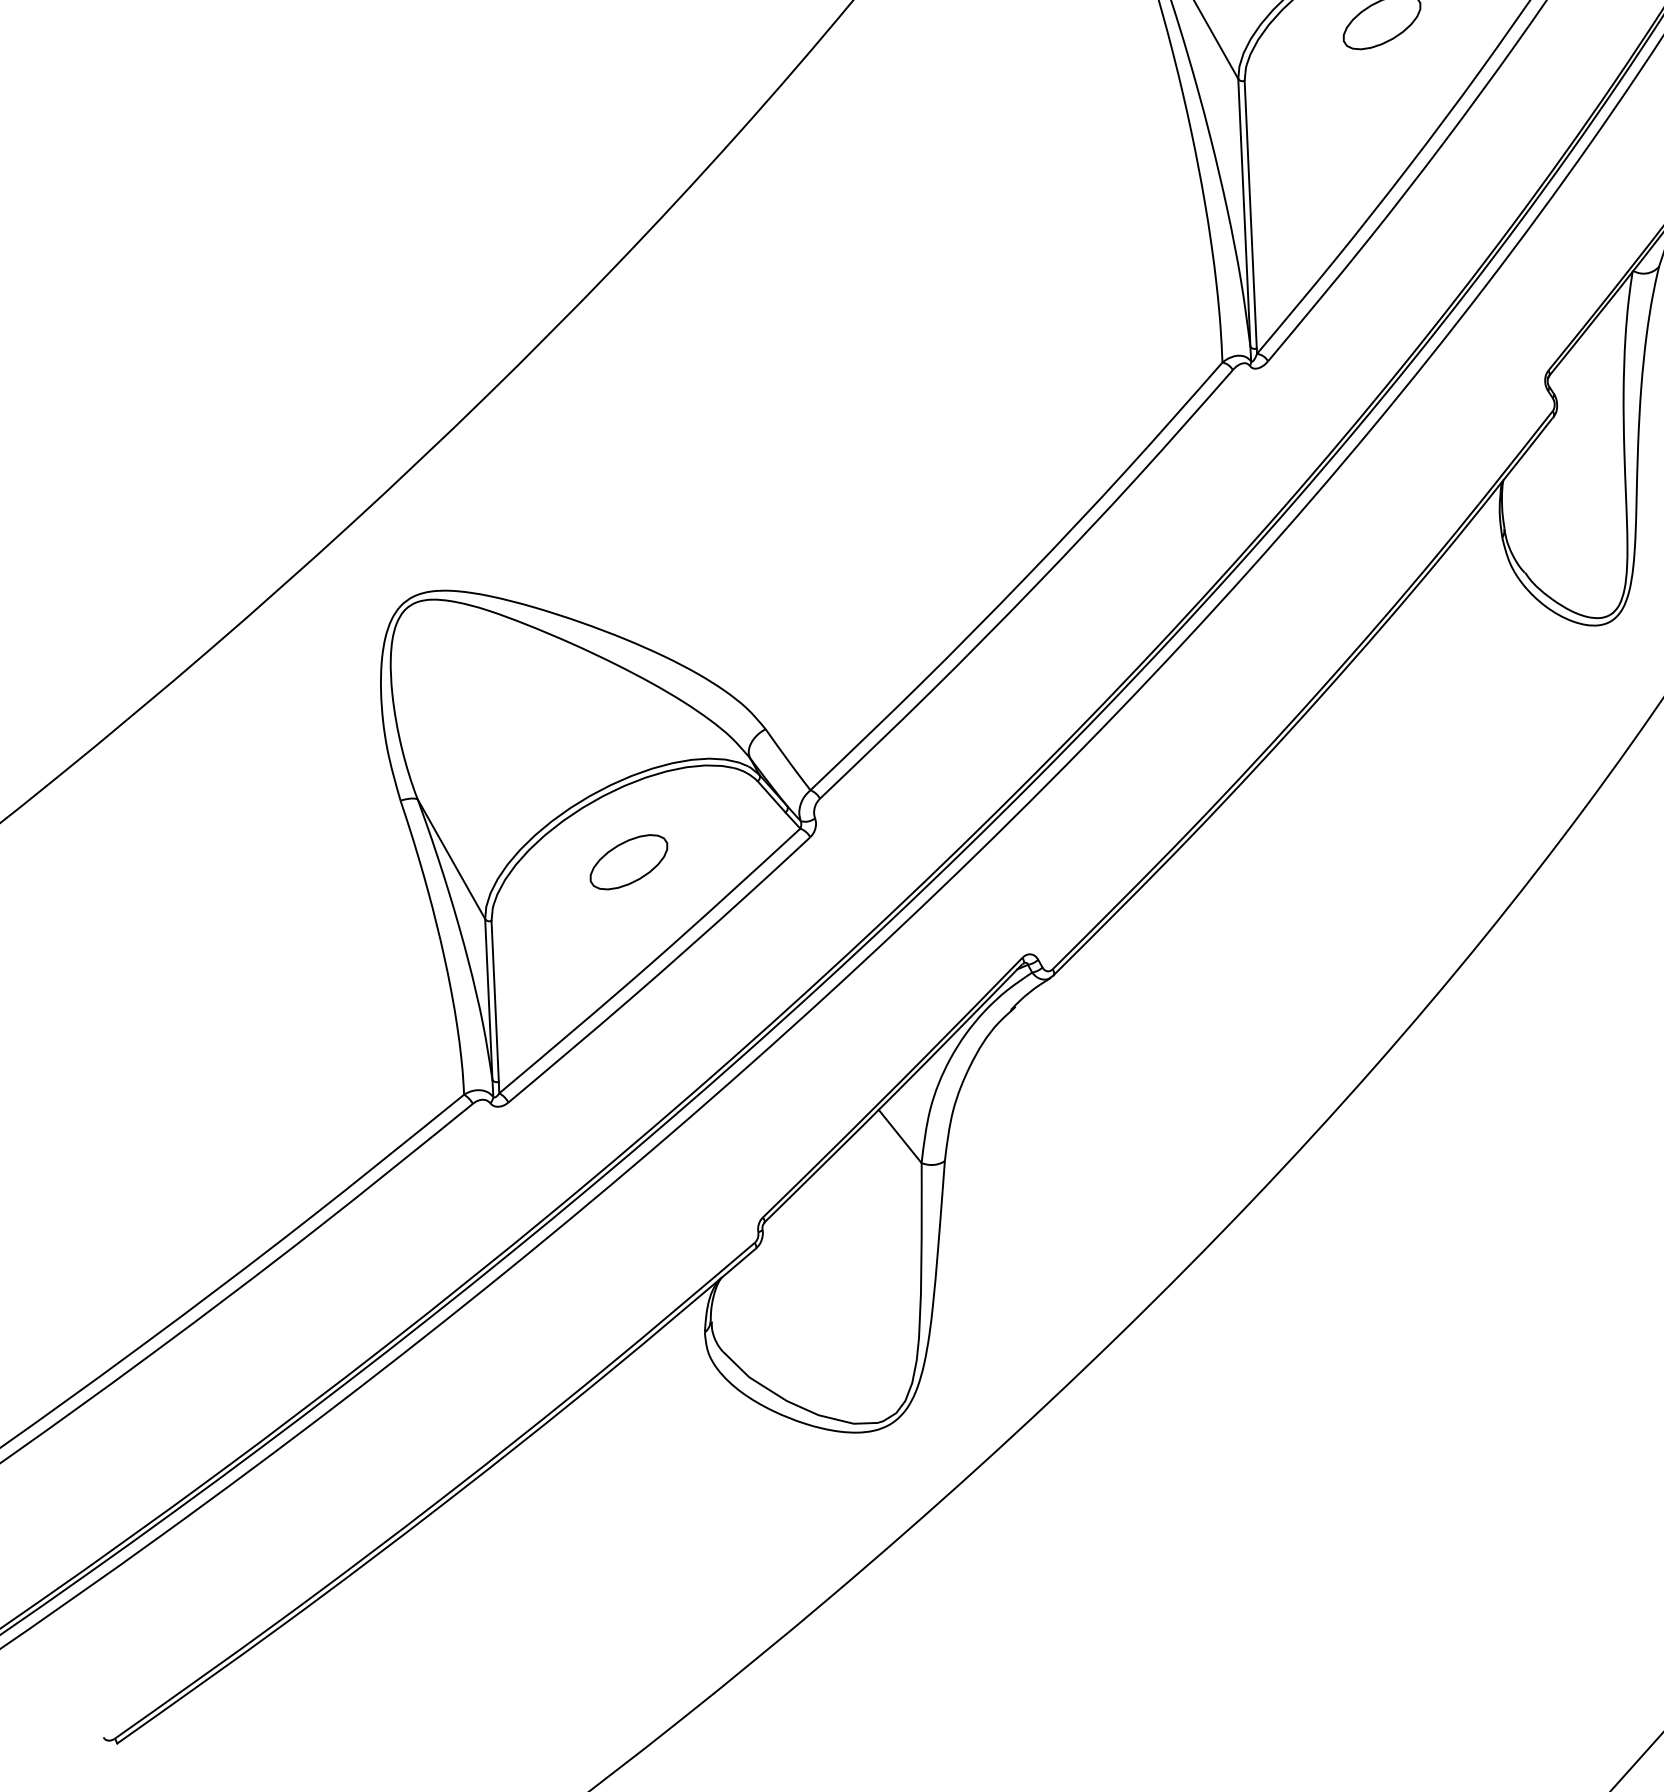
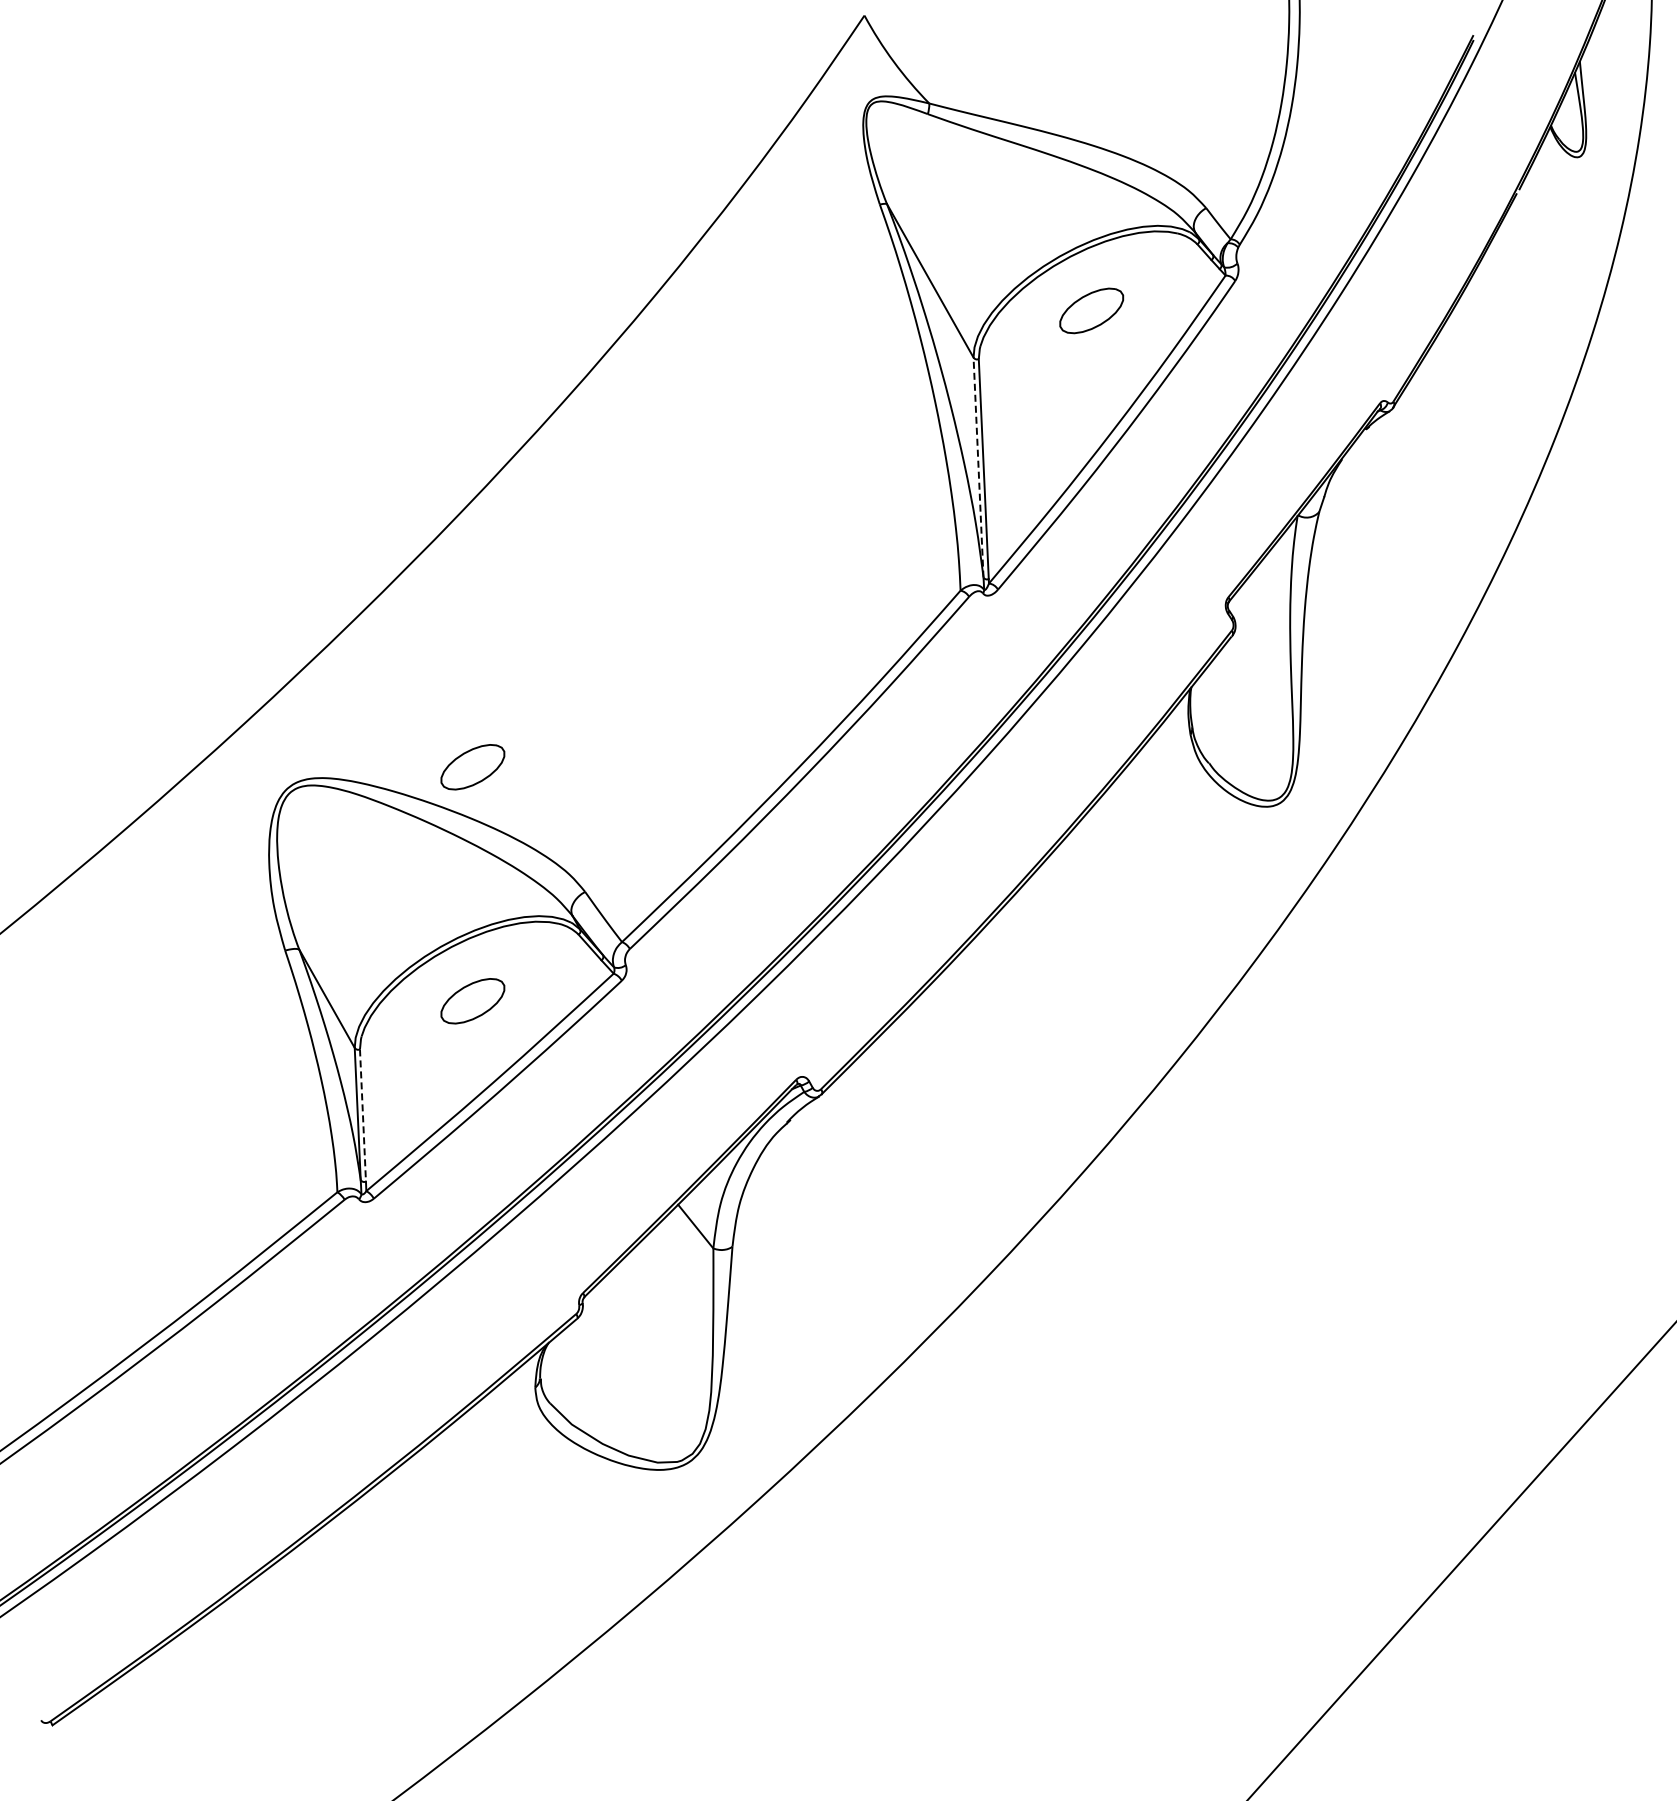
line: (1244, 212) -> (978, 467), solid -> dashed
part: (628, 577) -> (472, 767), added
line: (495, 1002) -> (363, 1116), solid -> dashed

